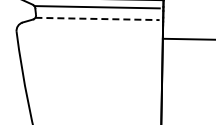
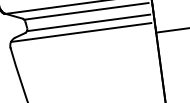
line: (97, 18) -> (88, 22), dashed -> solid
line: (88, 27) -> (80, 32), added

